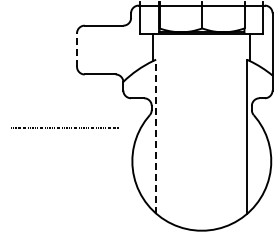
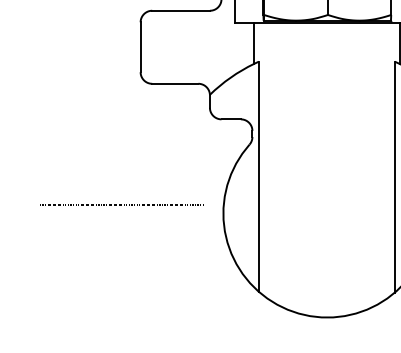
line: (77, 50) -> (141, 47), dashed -> solid
line: (64, 127) -> (121, 204), moved
line: (156, 136) -> (259, 176), dashed -> solid

